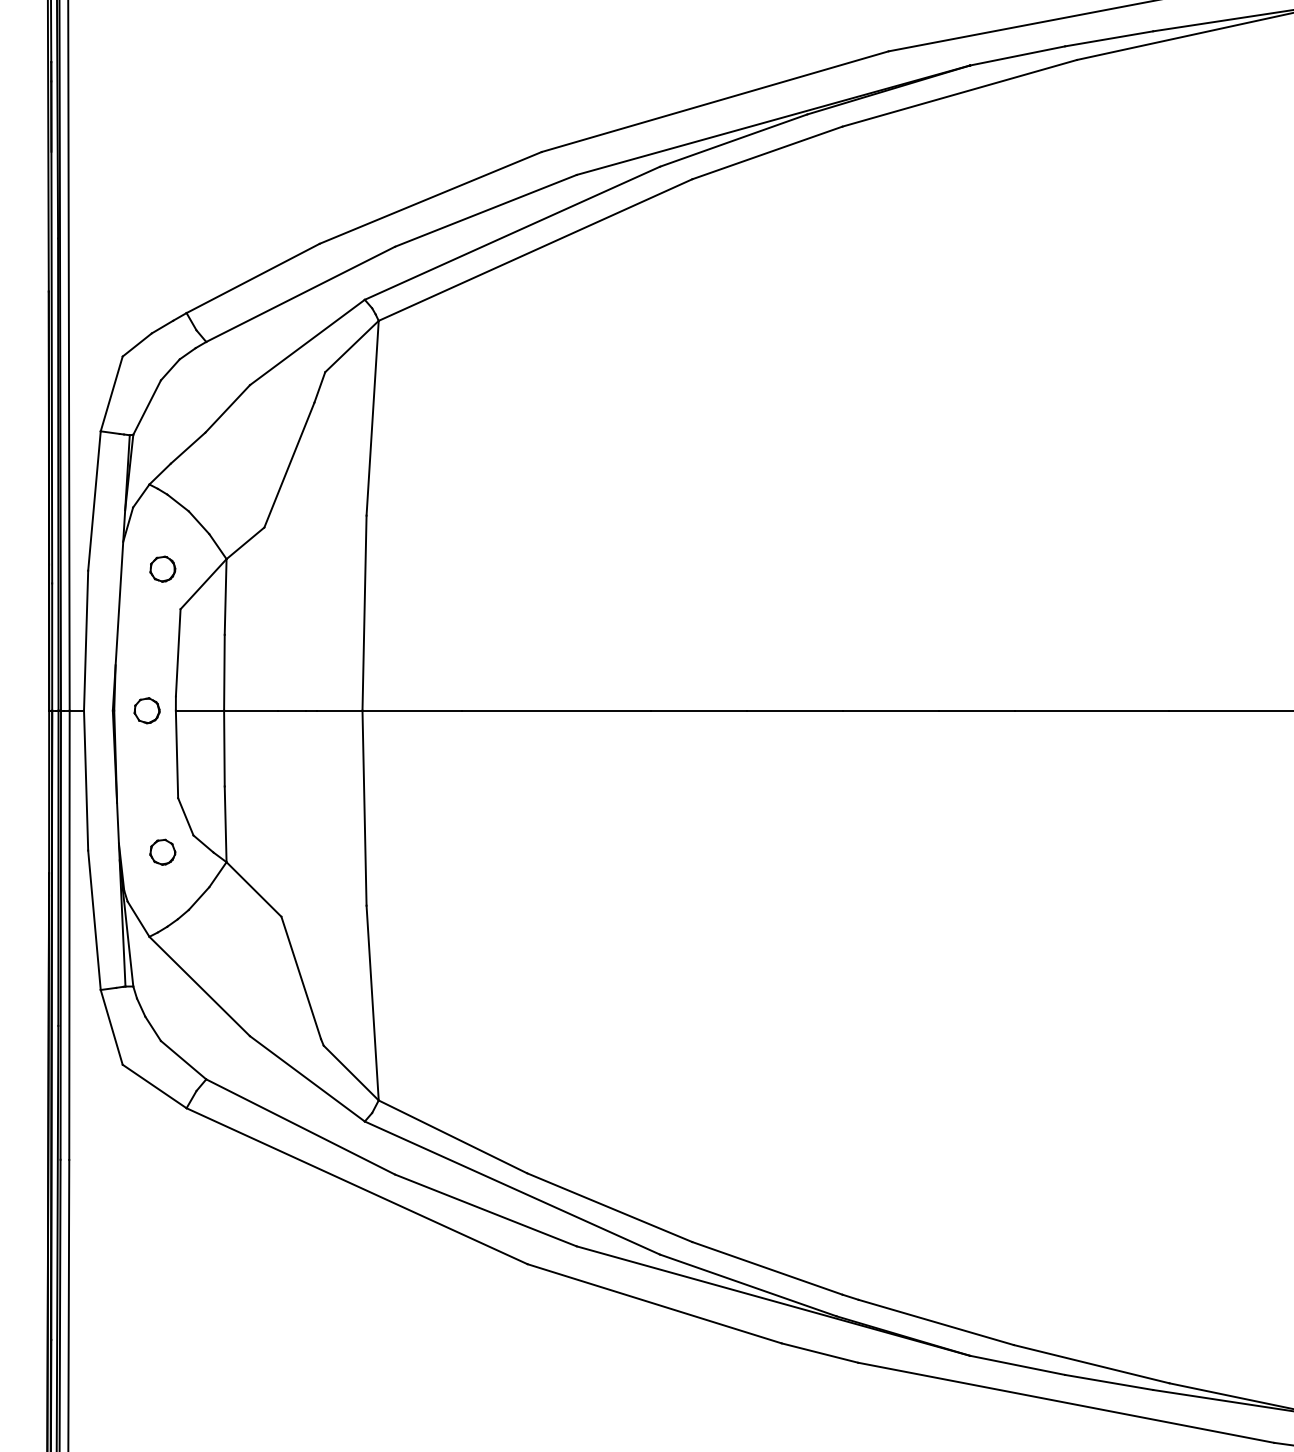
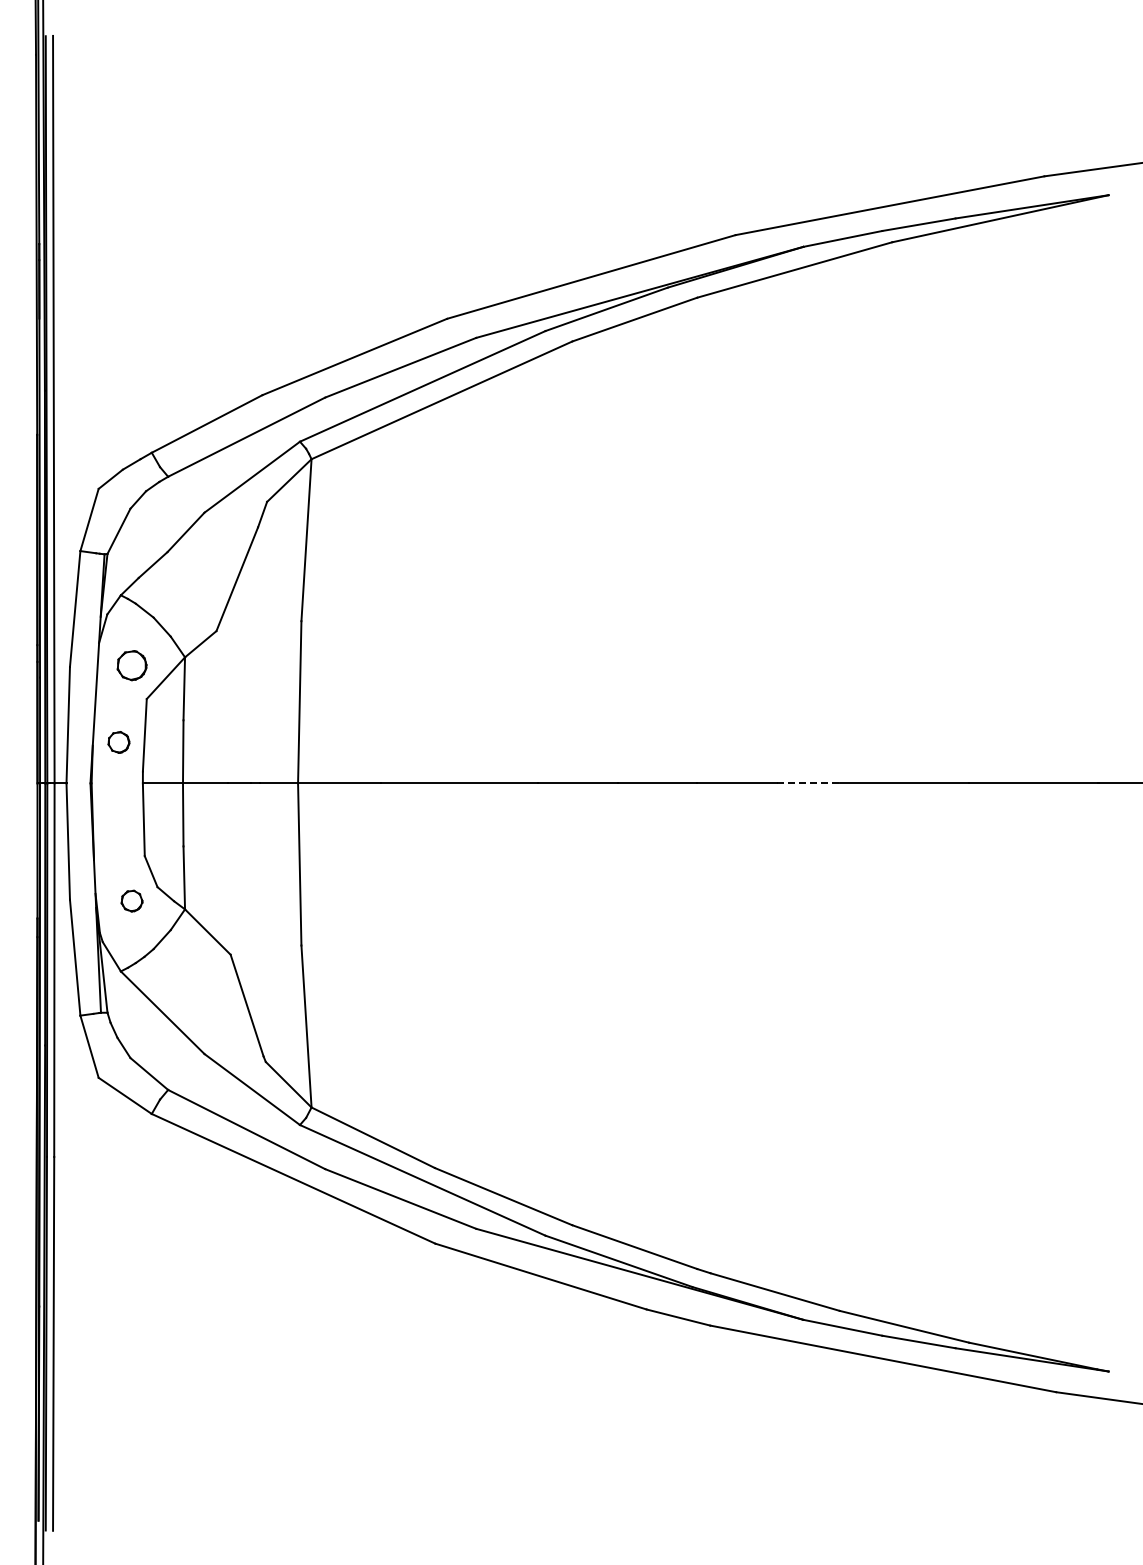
part: (162, 568) -> (131, 665), size x1.4
part: (146, 710) -> (118, 742), moved
line: (976, 710) -> (808, 783), solid -> dashed

